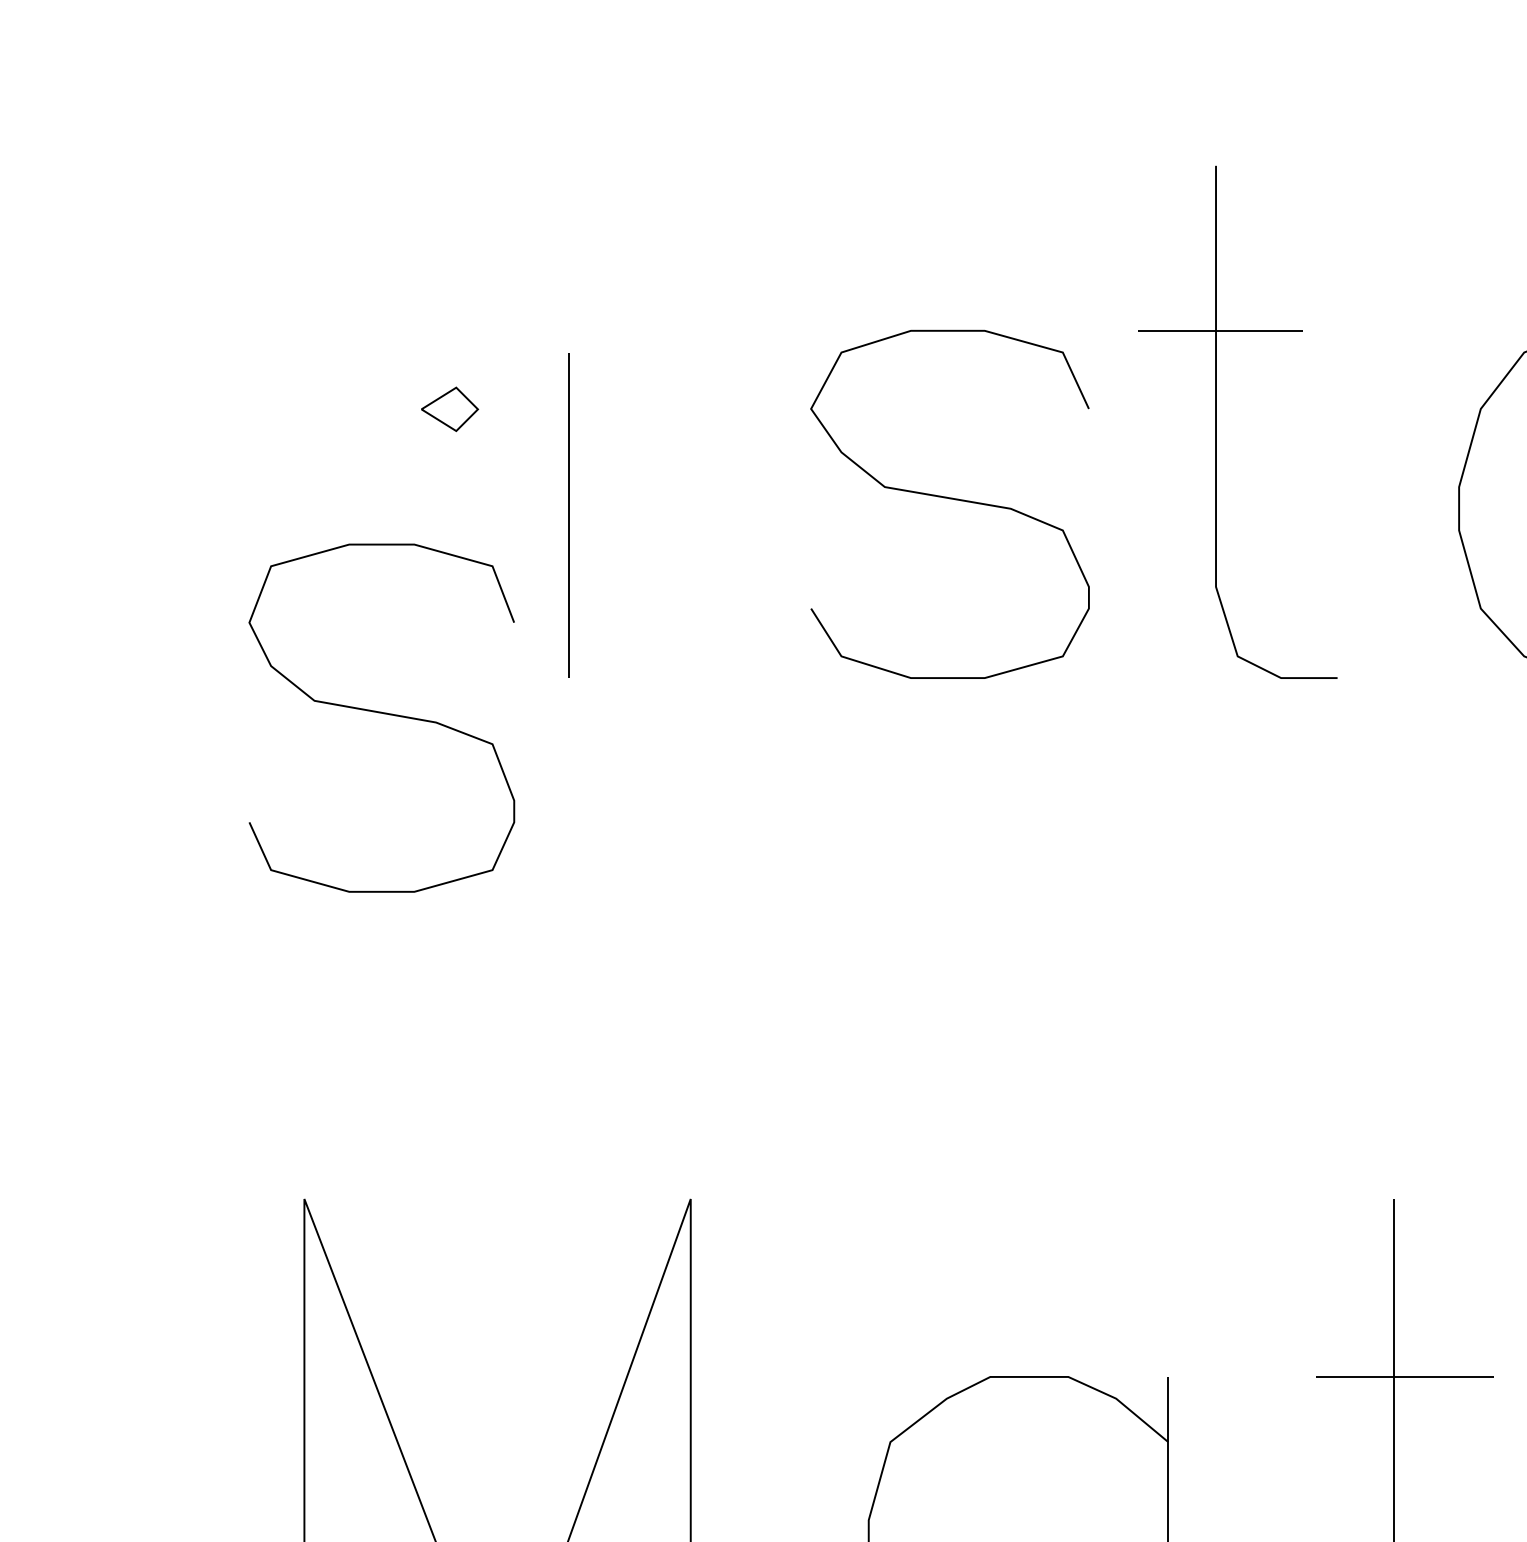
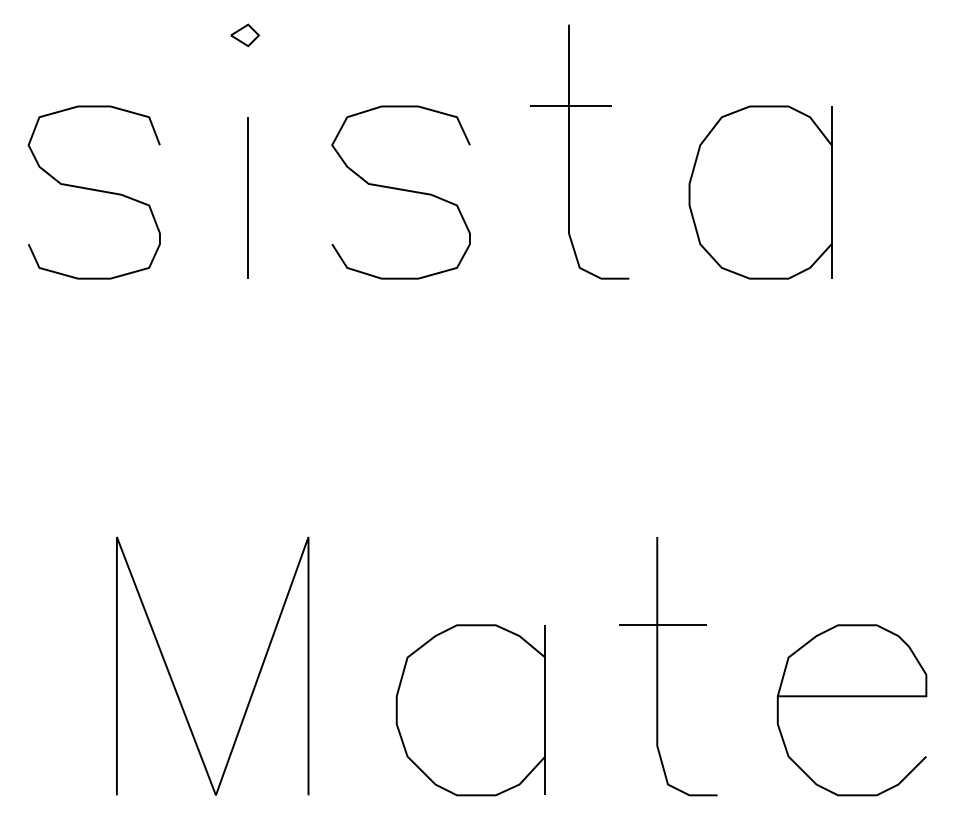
part: (450, 409) -> (245, 35), moved
curve: (948, 500) -> (400, 190), moved
curve: (380, 714) -> (93, 190), moved

